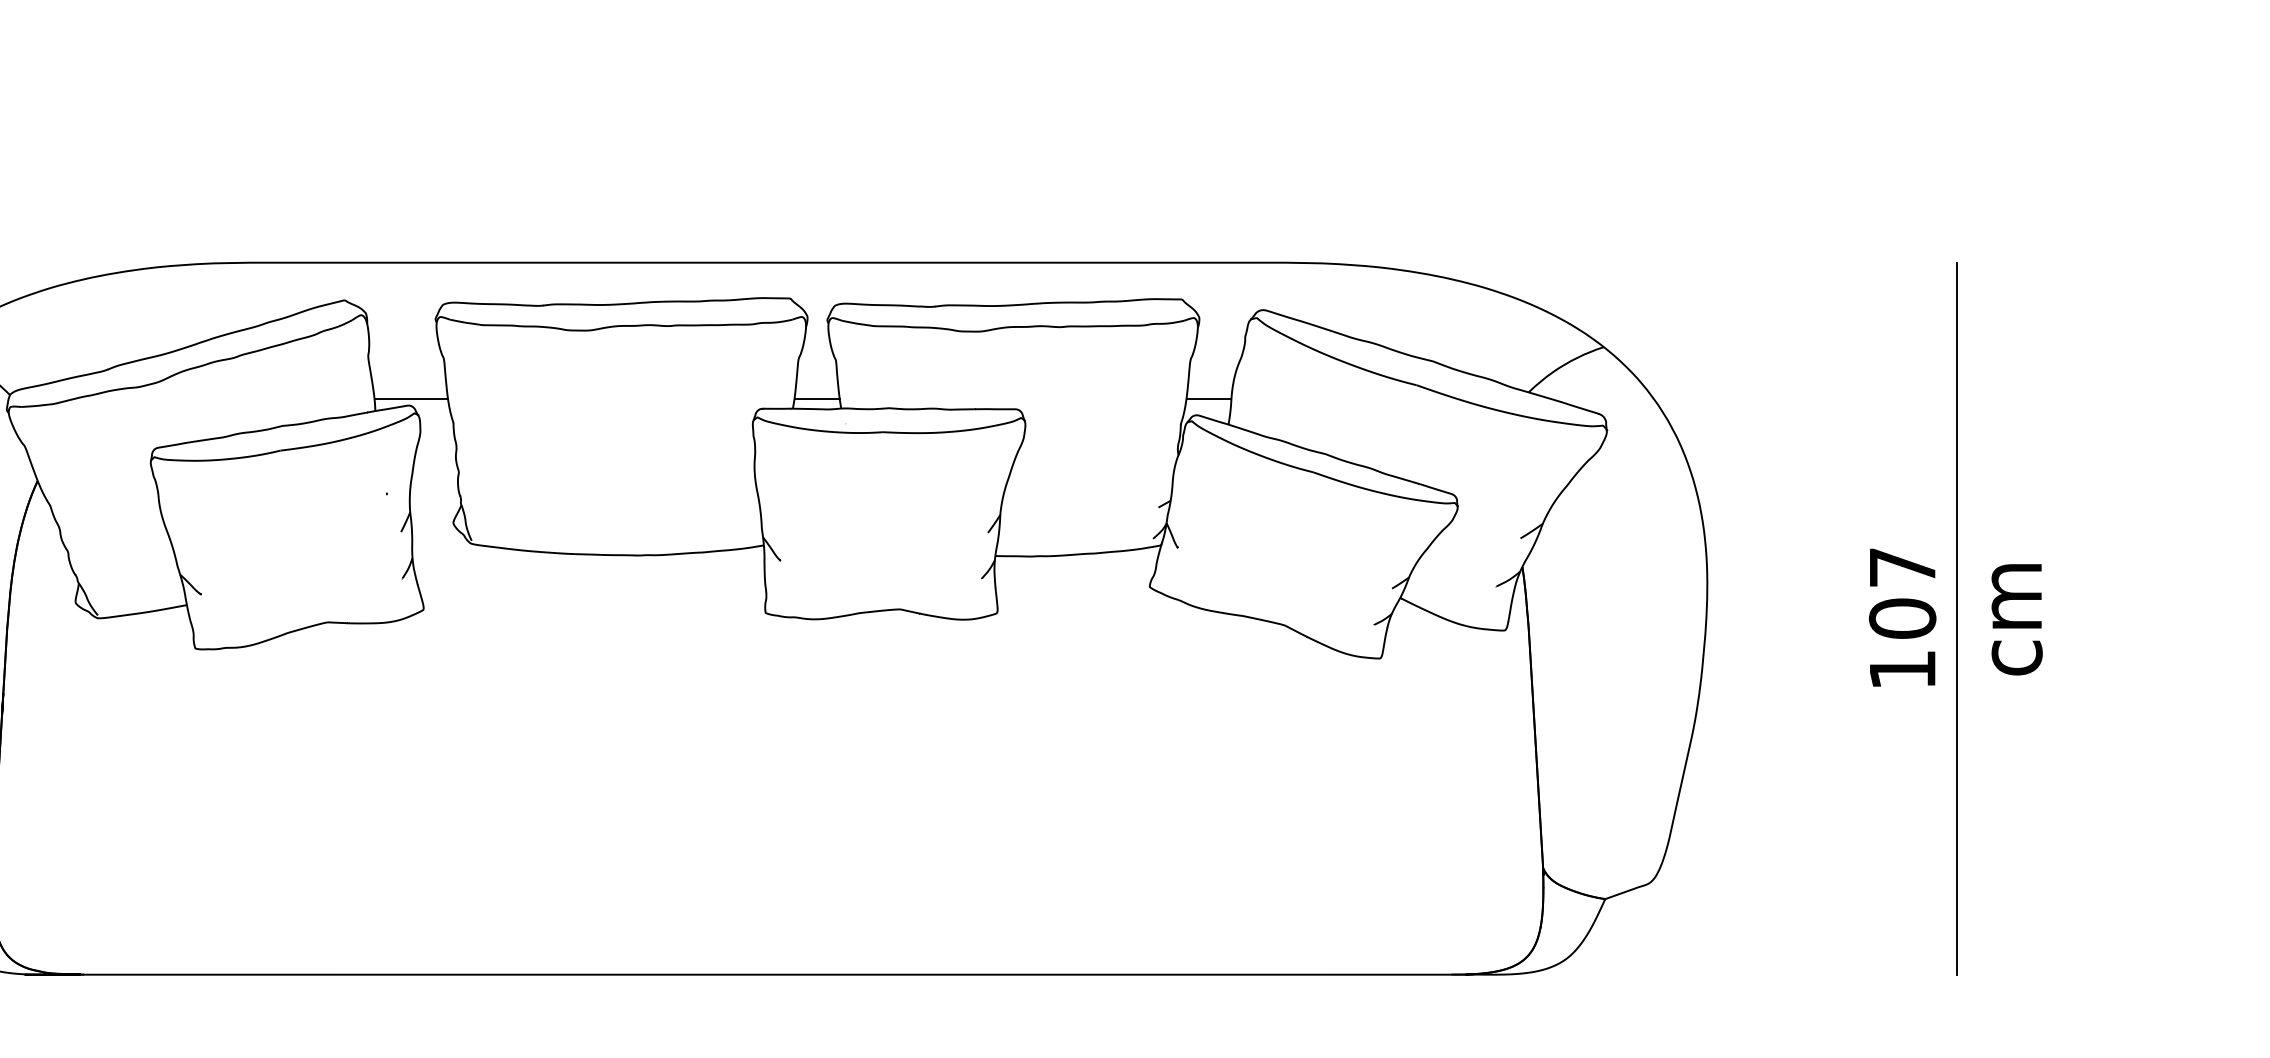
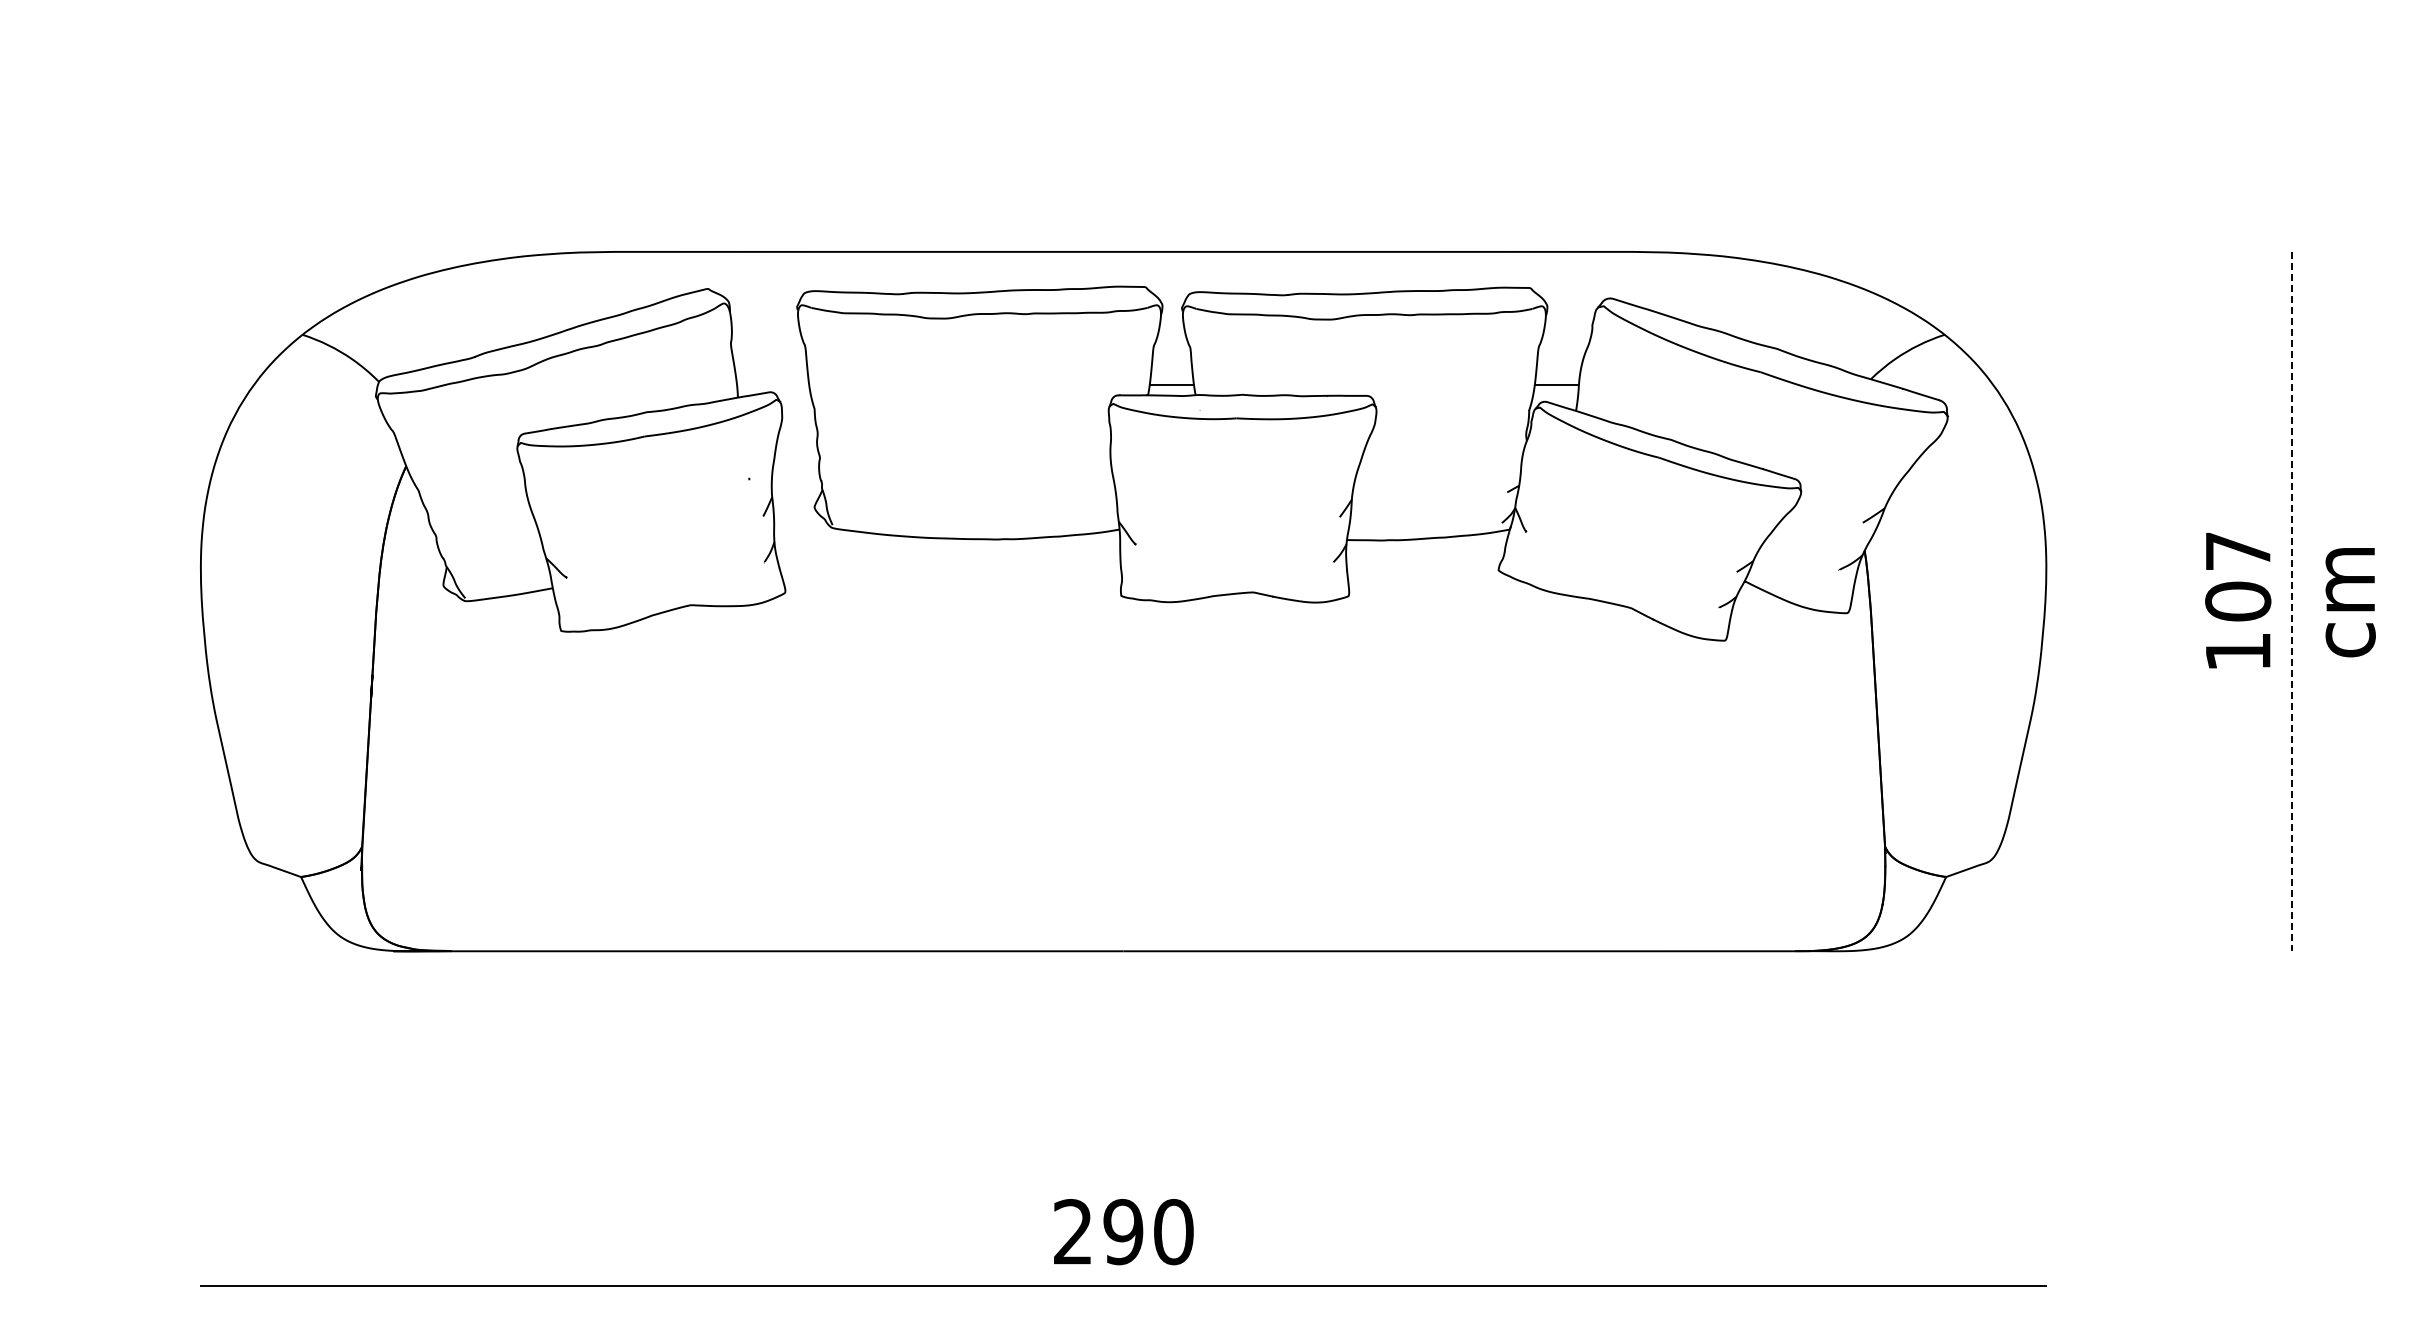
line: (411, 398) -> (773, 385), removed
line: (1956, 618) -> (2291, 601), solid -> dashed

